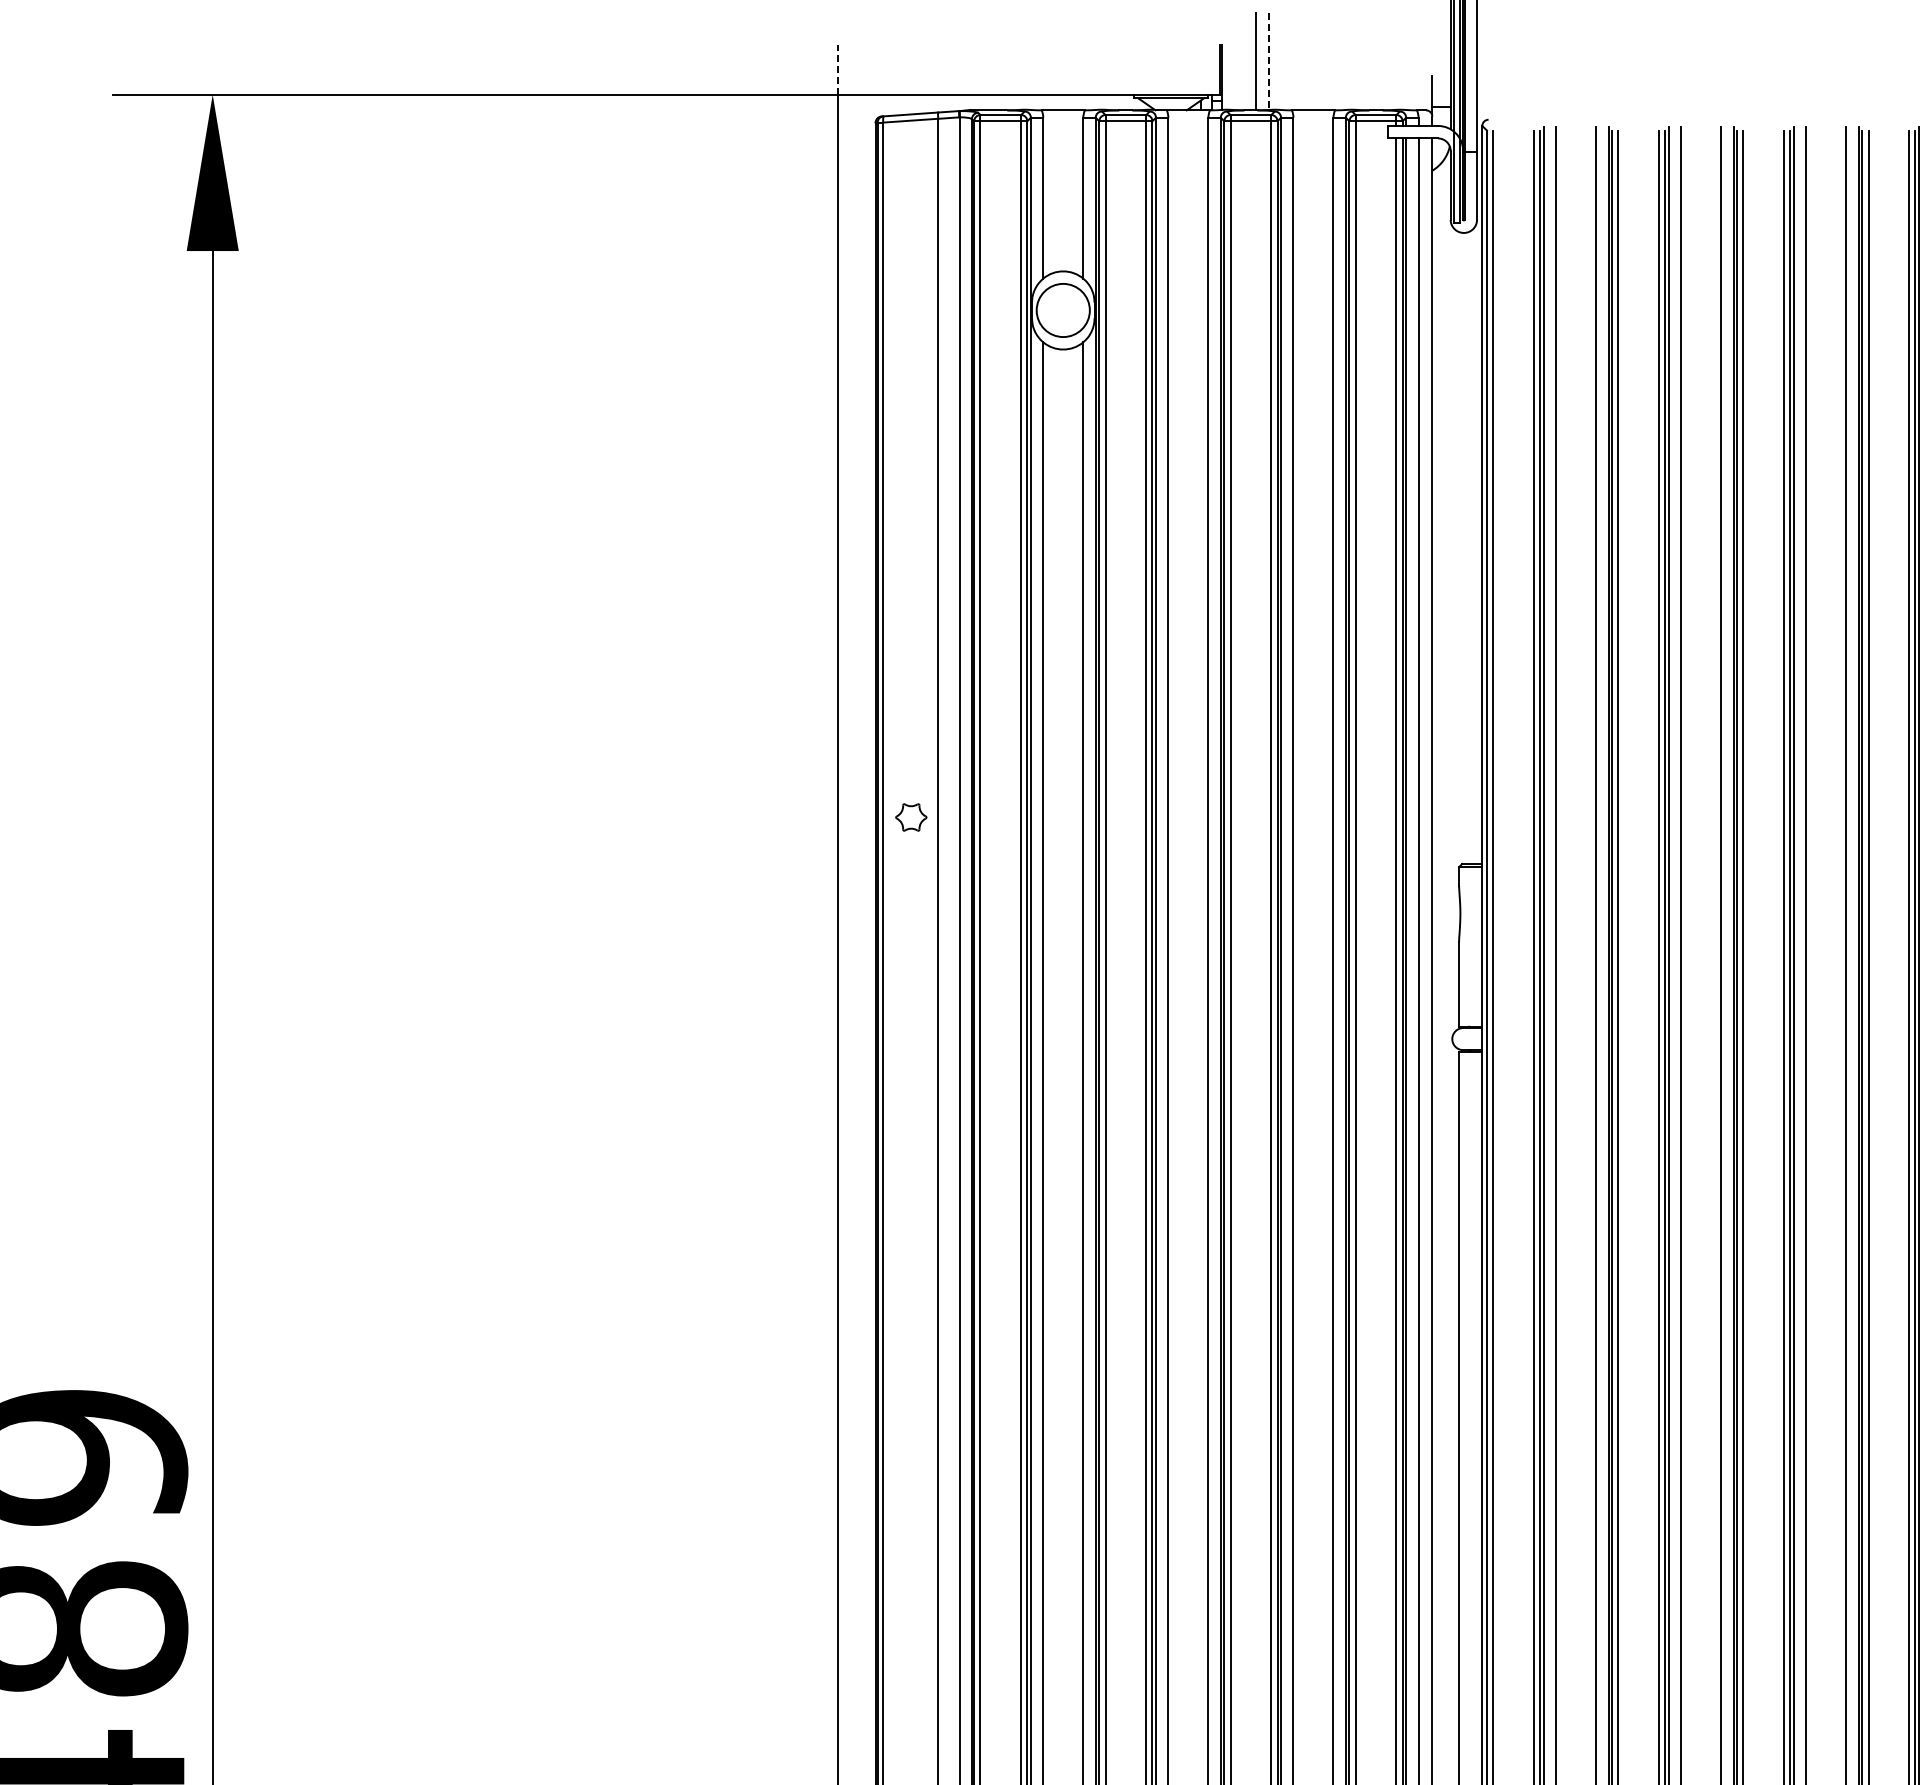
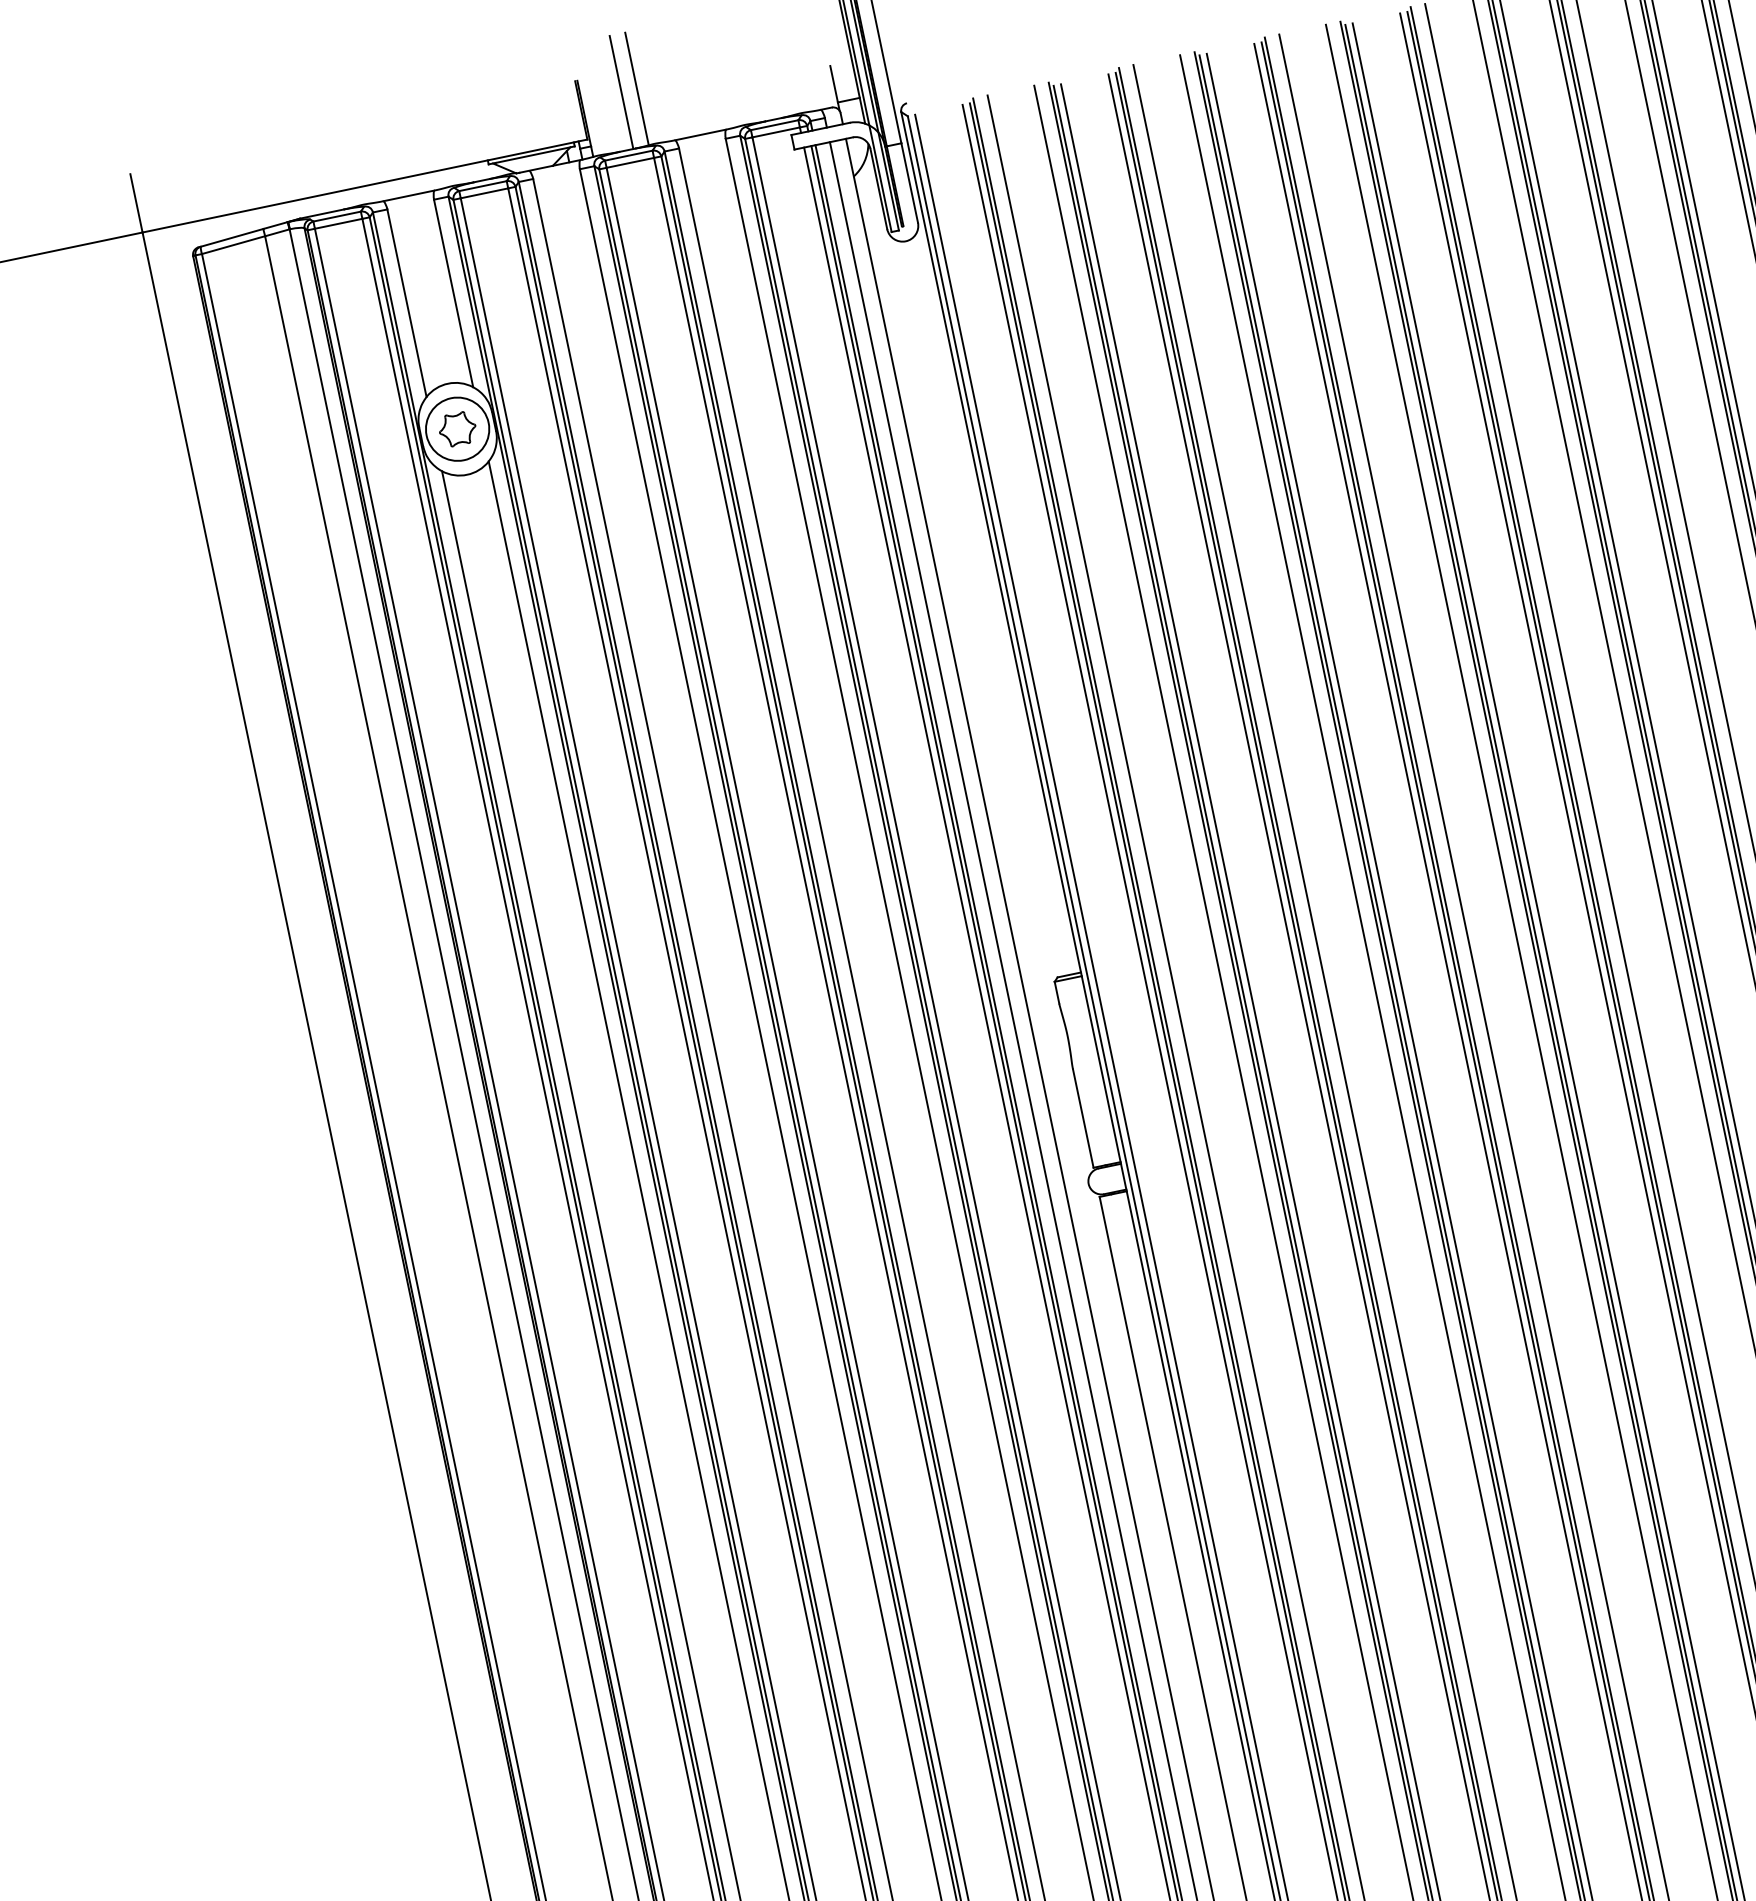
line: (1269, 62) -> (637, 89), dashed -> solid
line: (838, 69) -> (136, 203), dashed -> solid
part: (911, 817) -> (457, 429), moved

